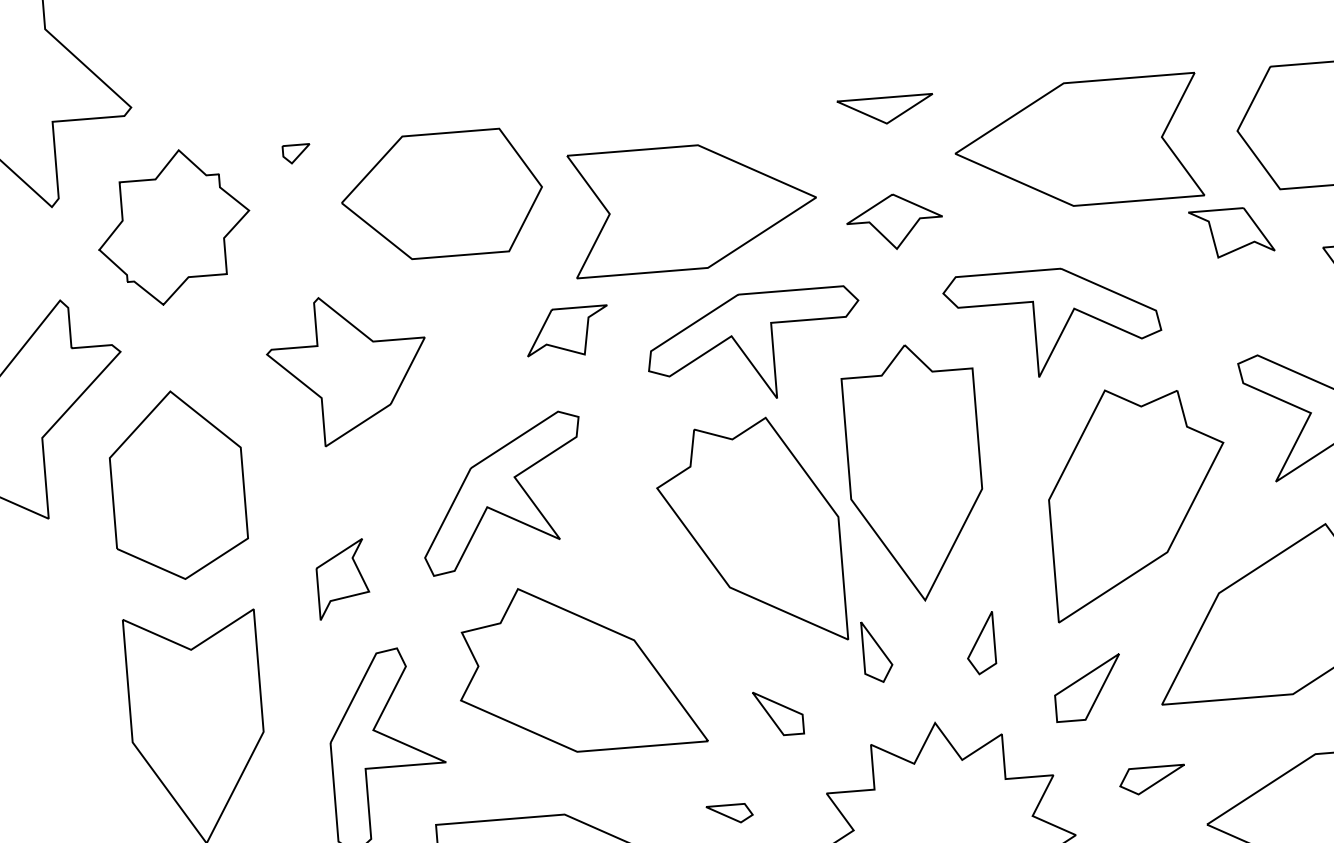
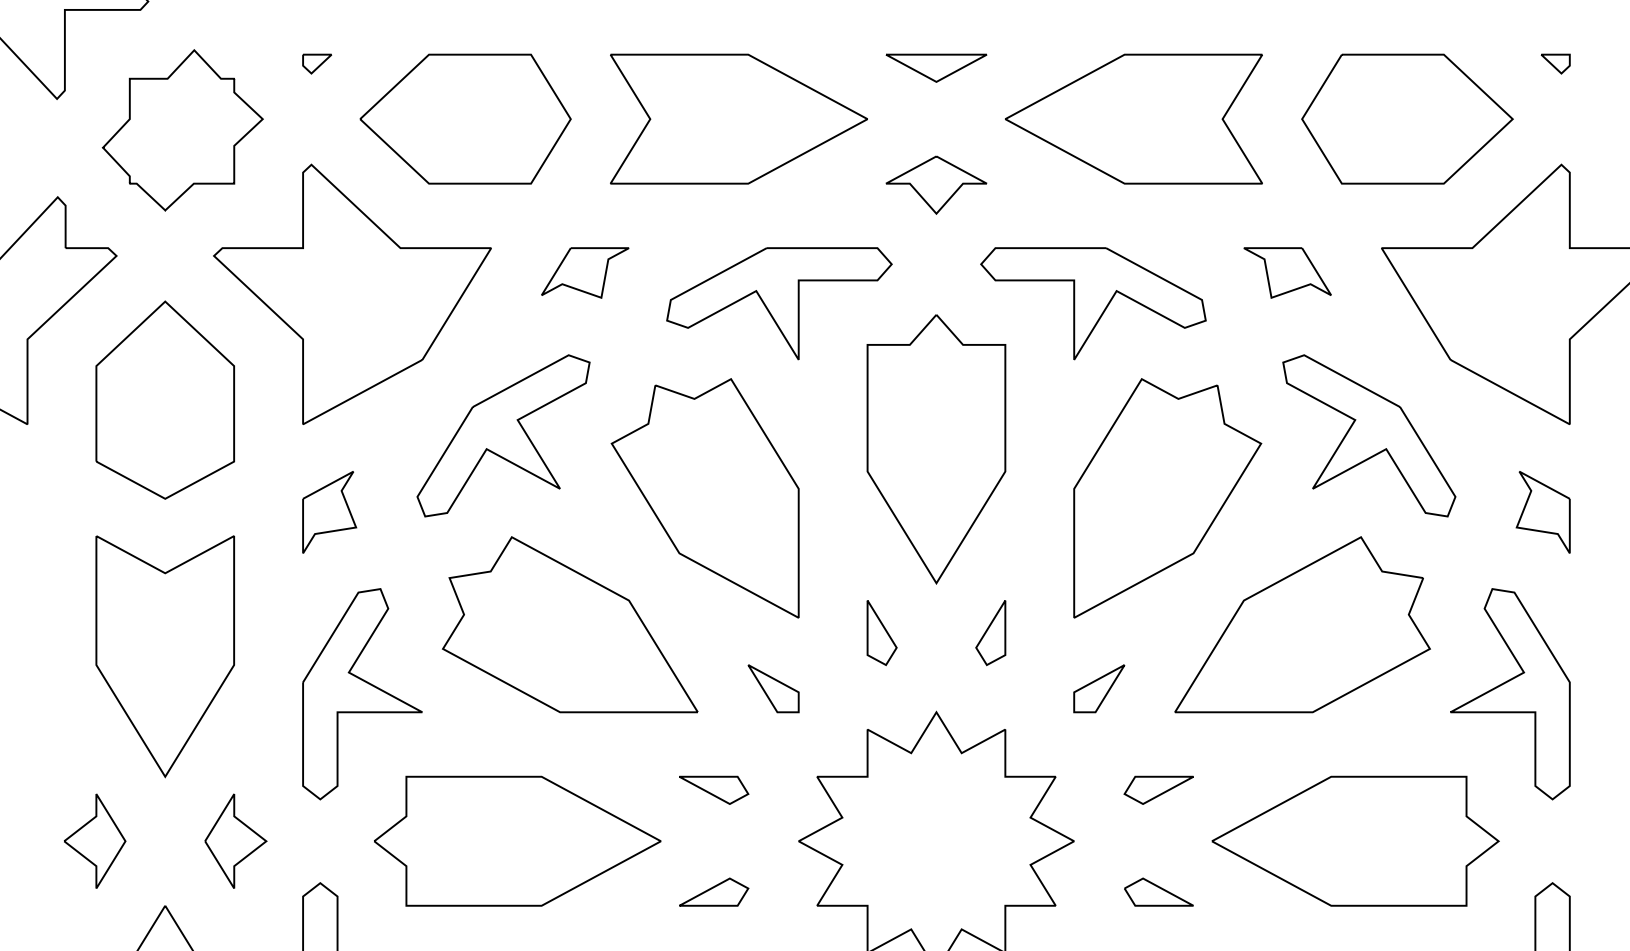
part: (693, 206) -> (738, 118), moved
part: (1231, 232) -> (1287, 272), moved
part: (347, 369) -> (352, 293), size x1.67
part: (749, 533) -> (704, 498), moved
part: (1088, 687) -> (1099, 688), size x0.71
part: (729, 813) -> (714, 789), size x1.43

